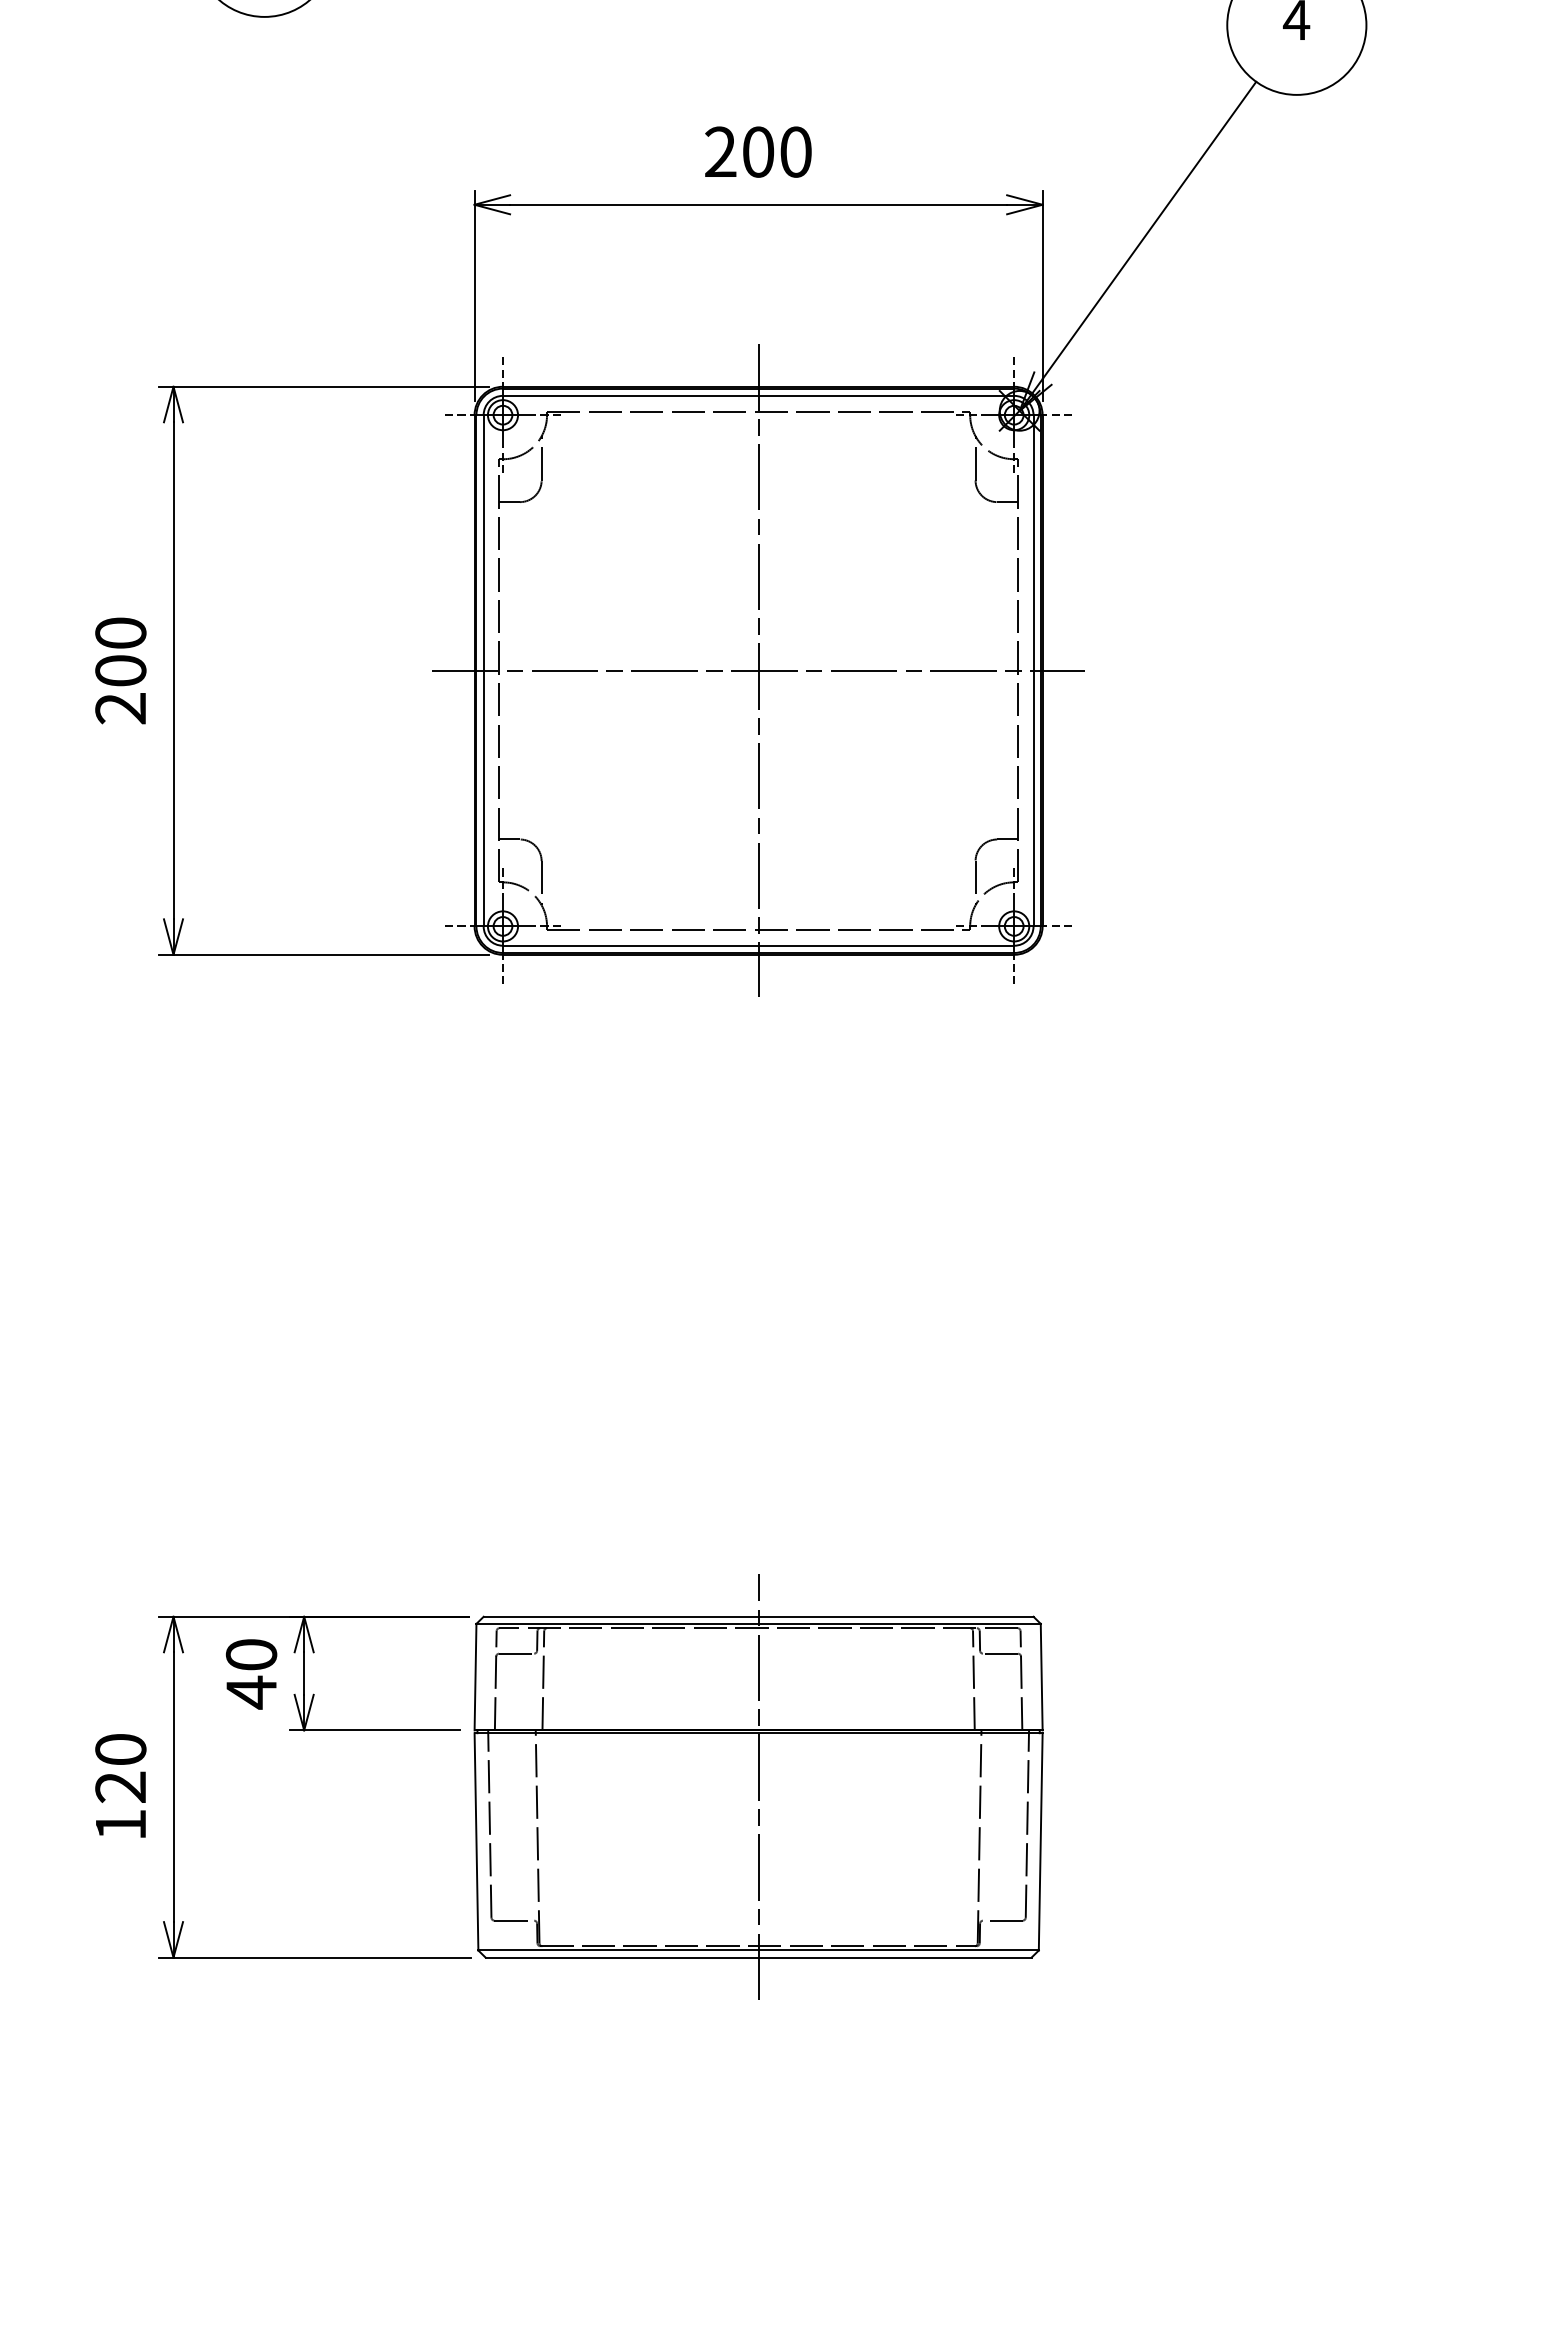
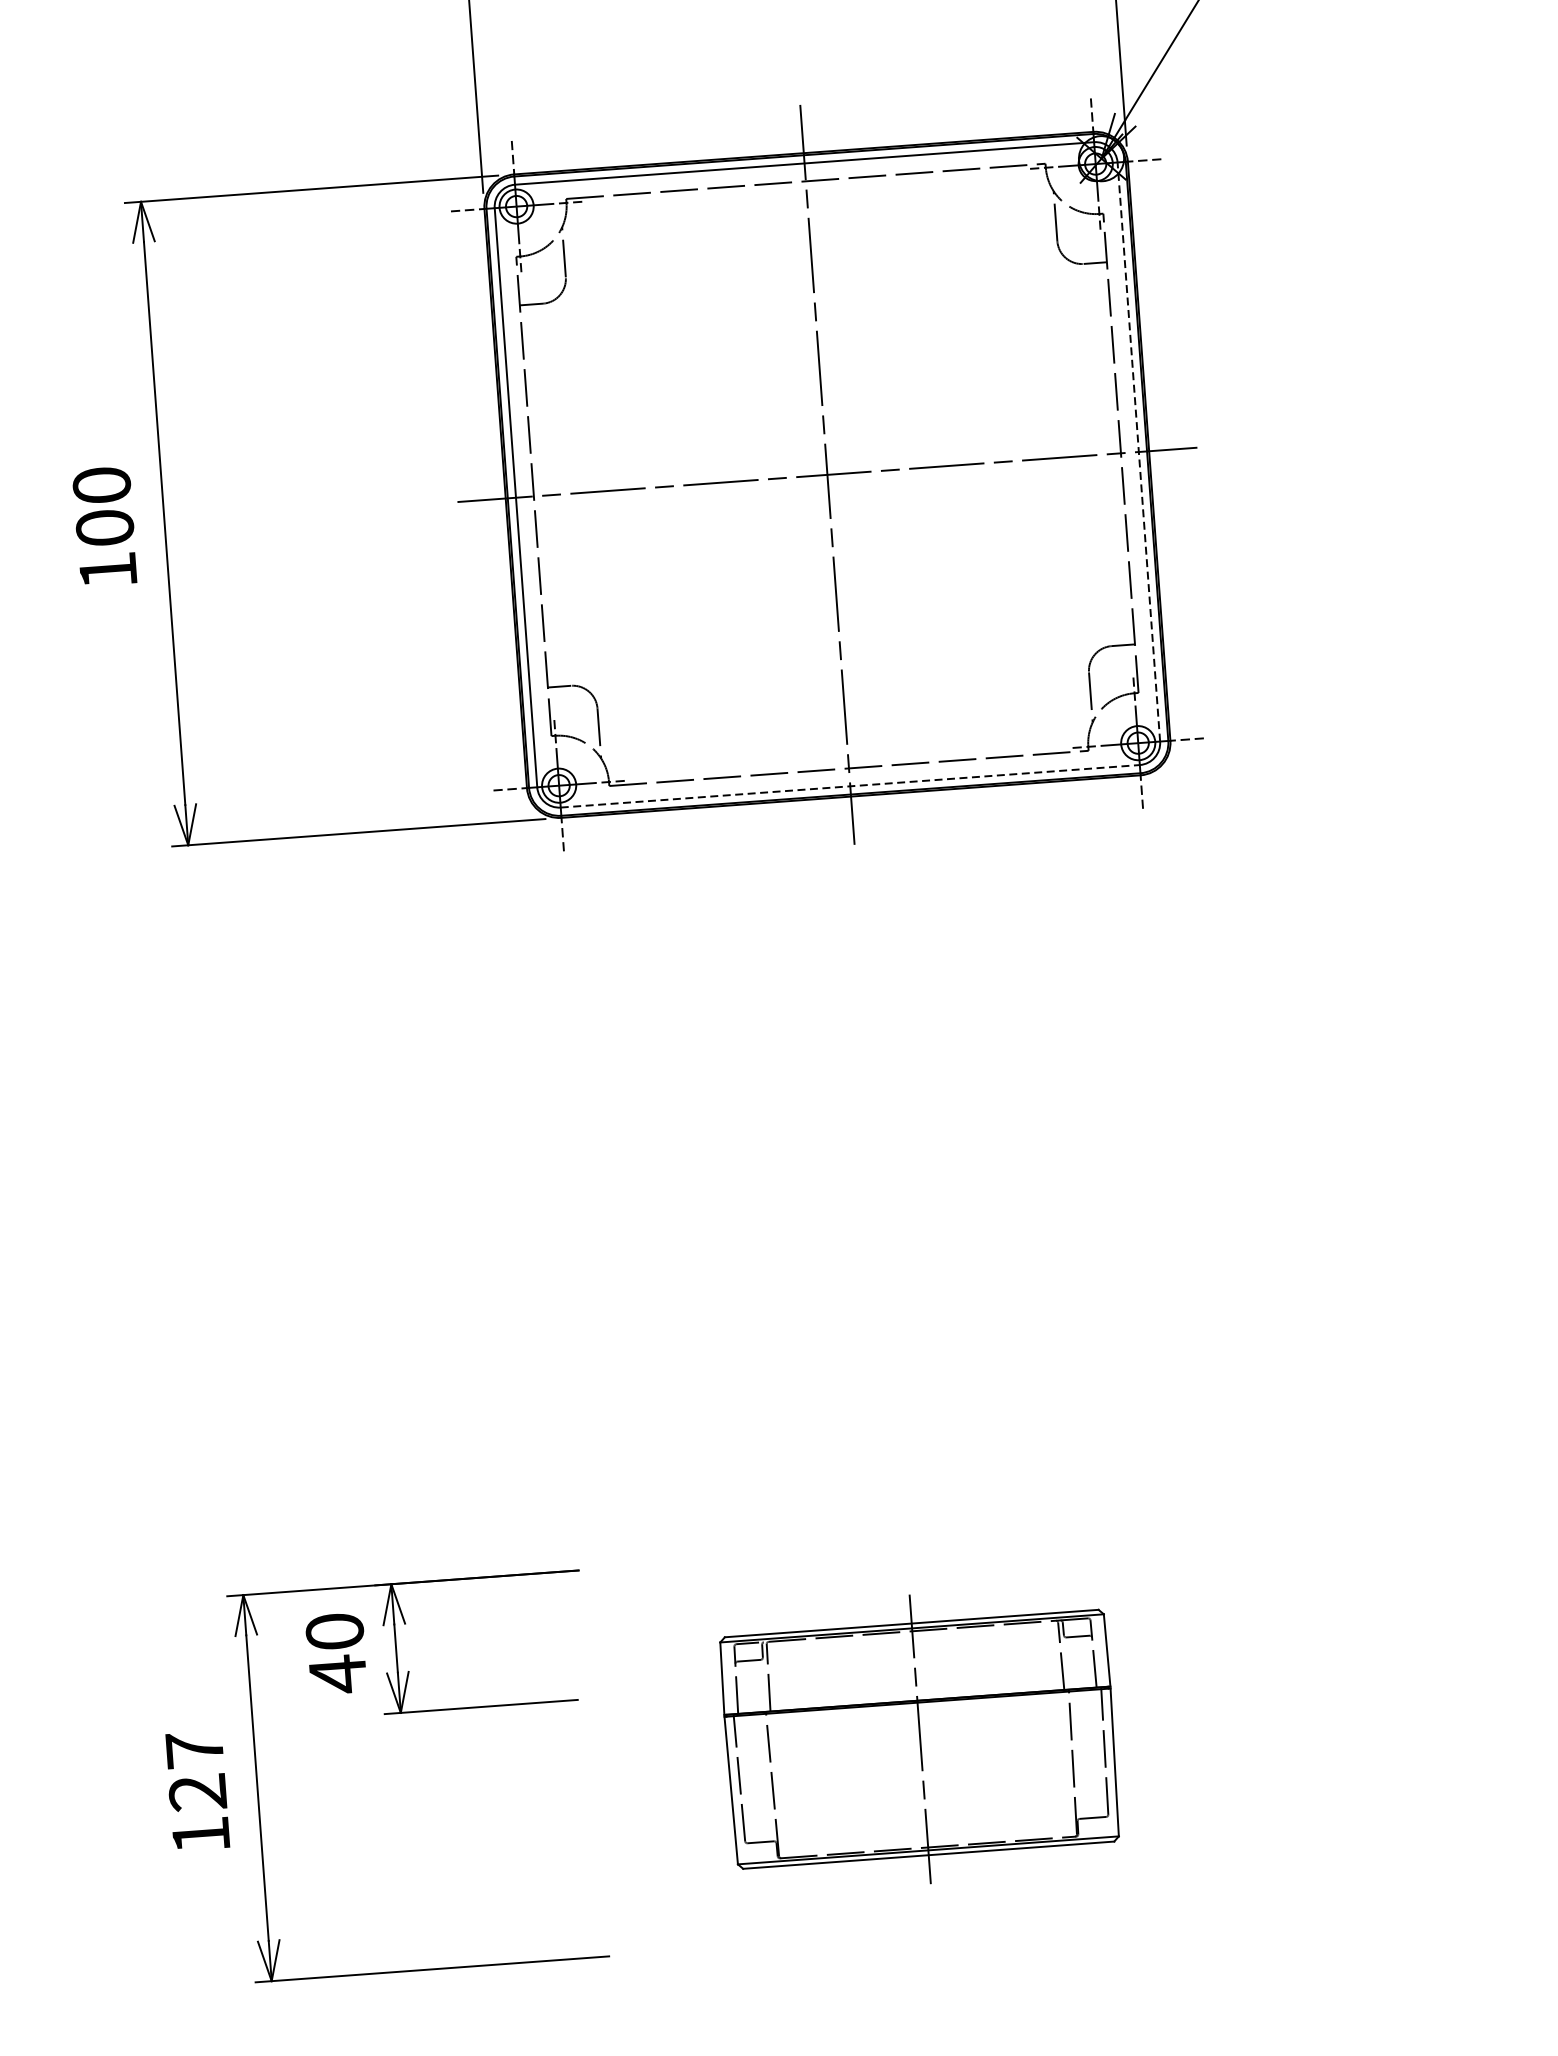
line: (1033, 670) -> (1138, 451), solid -> dashed
text: (120, 708) -> (107, 570), 200 -> 100
line: (758, 945) -> (850, 786), solid -> dashed
text: (120, 1749) -> (194, 1749), 120 -> 127
part: (758, 1786) -> (920, 1738), size x0.6

